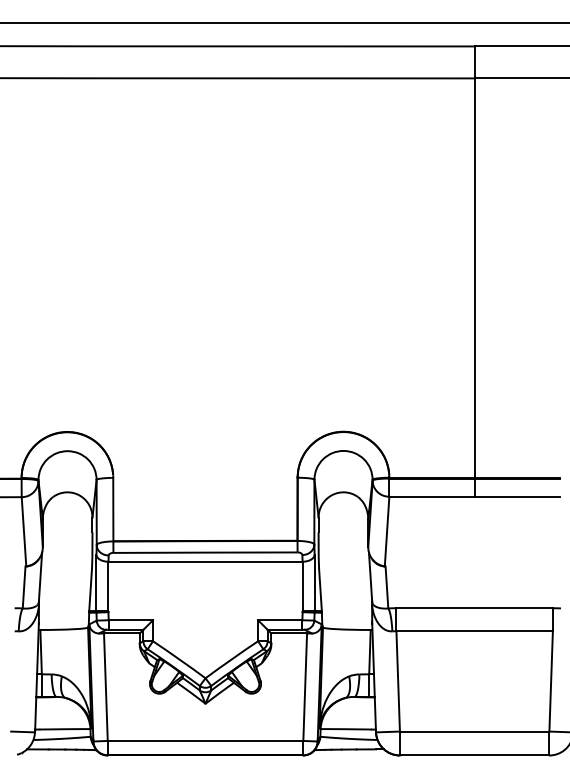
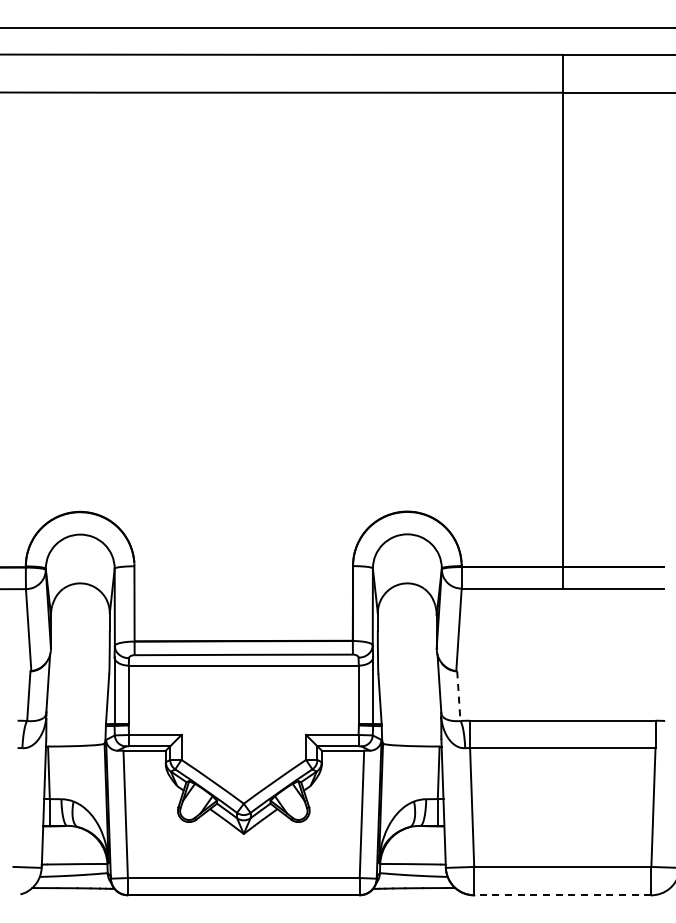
line: (386, 587) -> (458, 696), solid -> dashed
line: (474, 755) -> (562, 895), solid -> dashed

